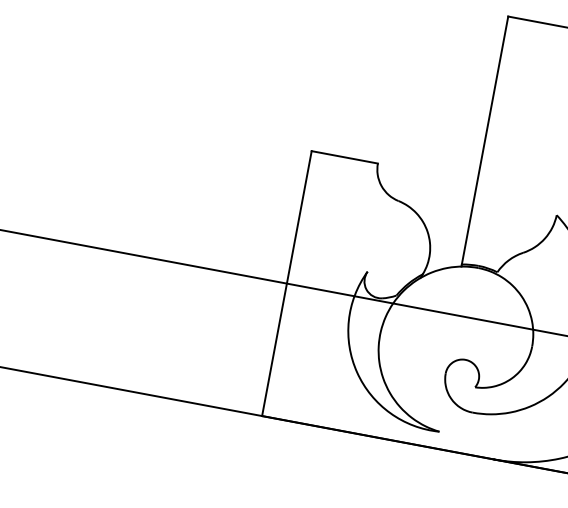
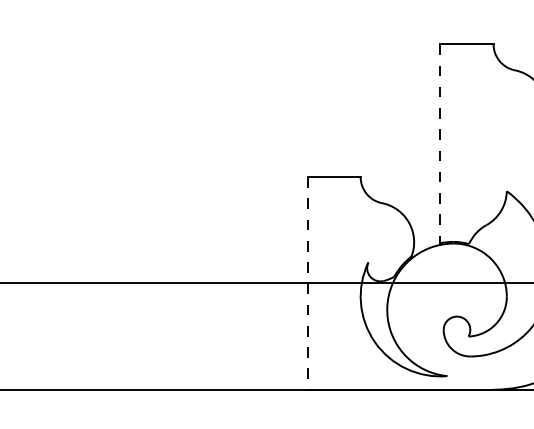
line: (484, 141) -> (440, 144), solid -> dashed
line: (286, 283) -> (307, 283), solid -> dashed

